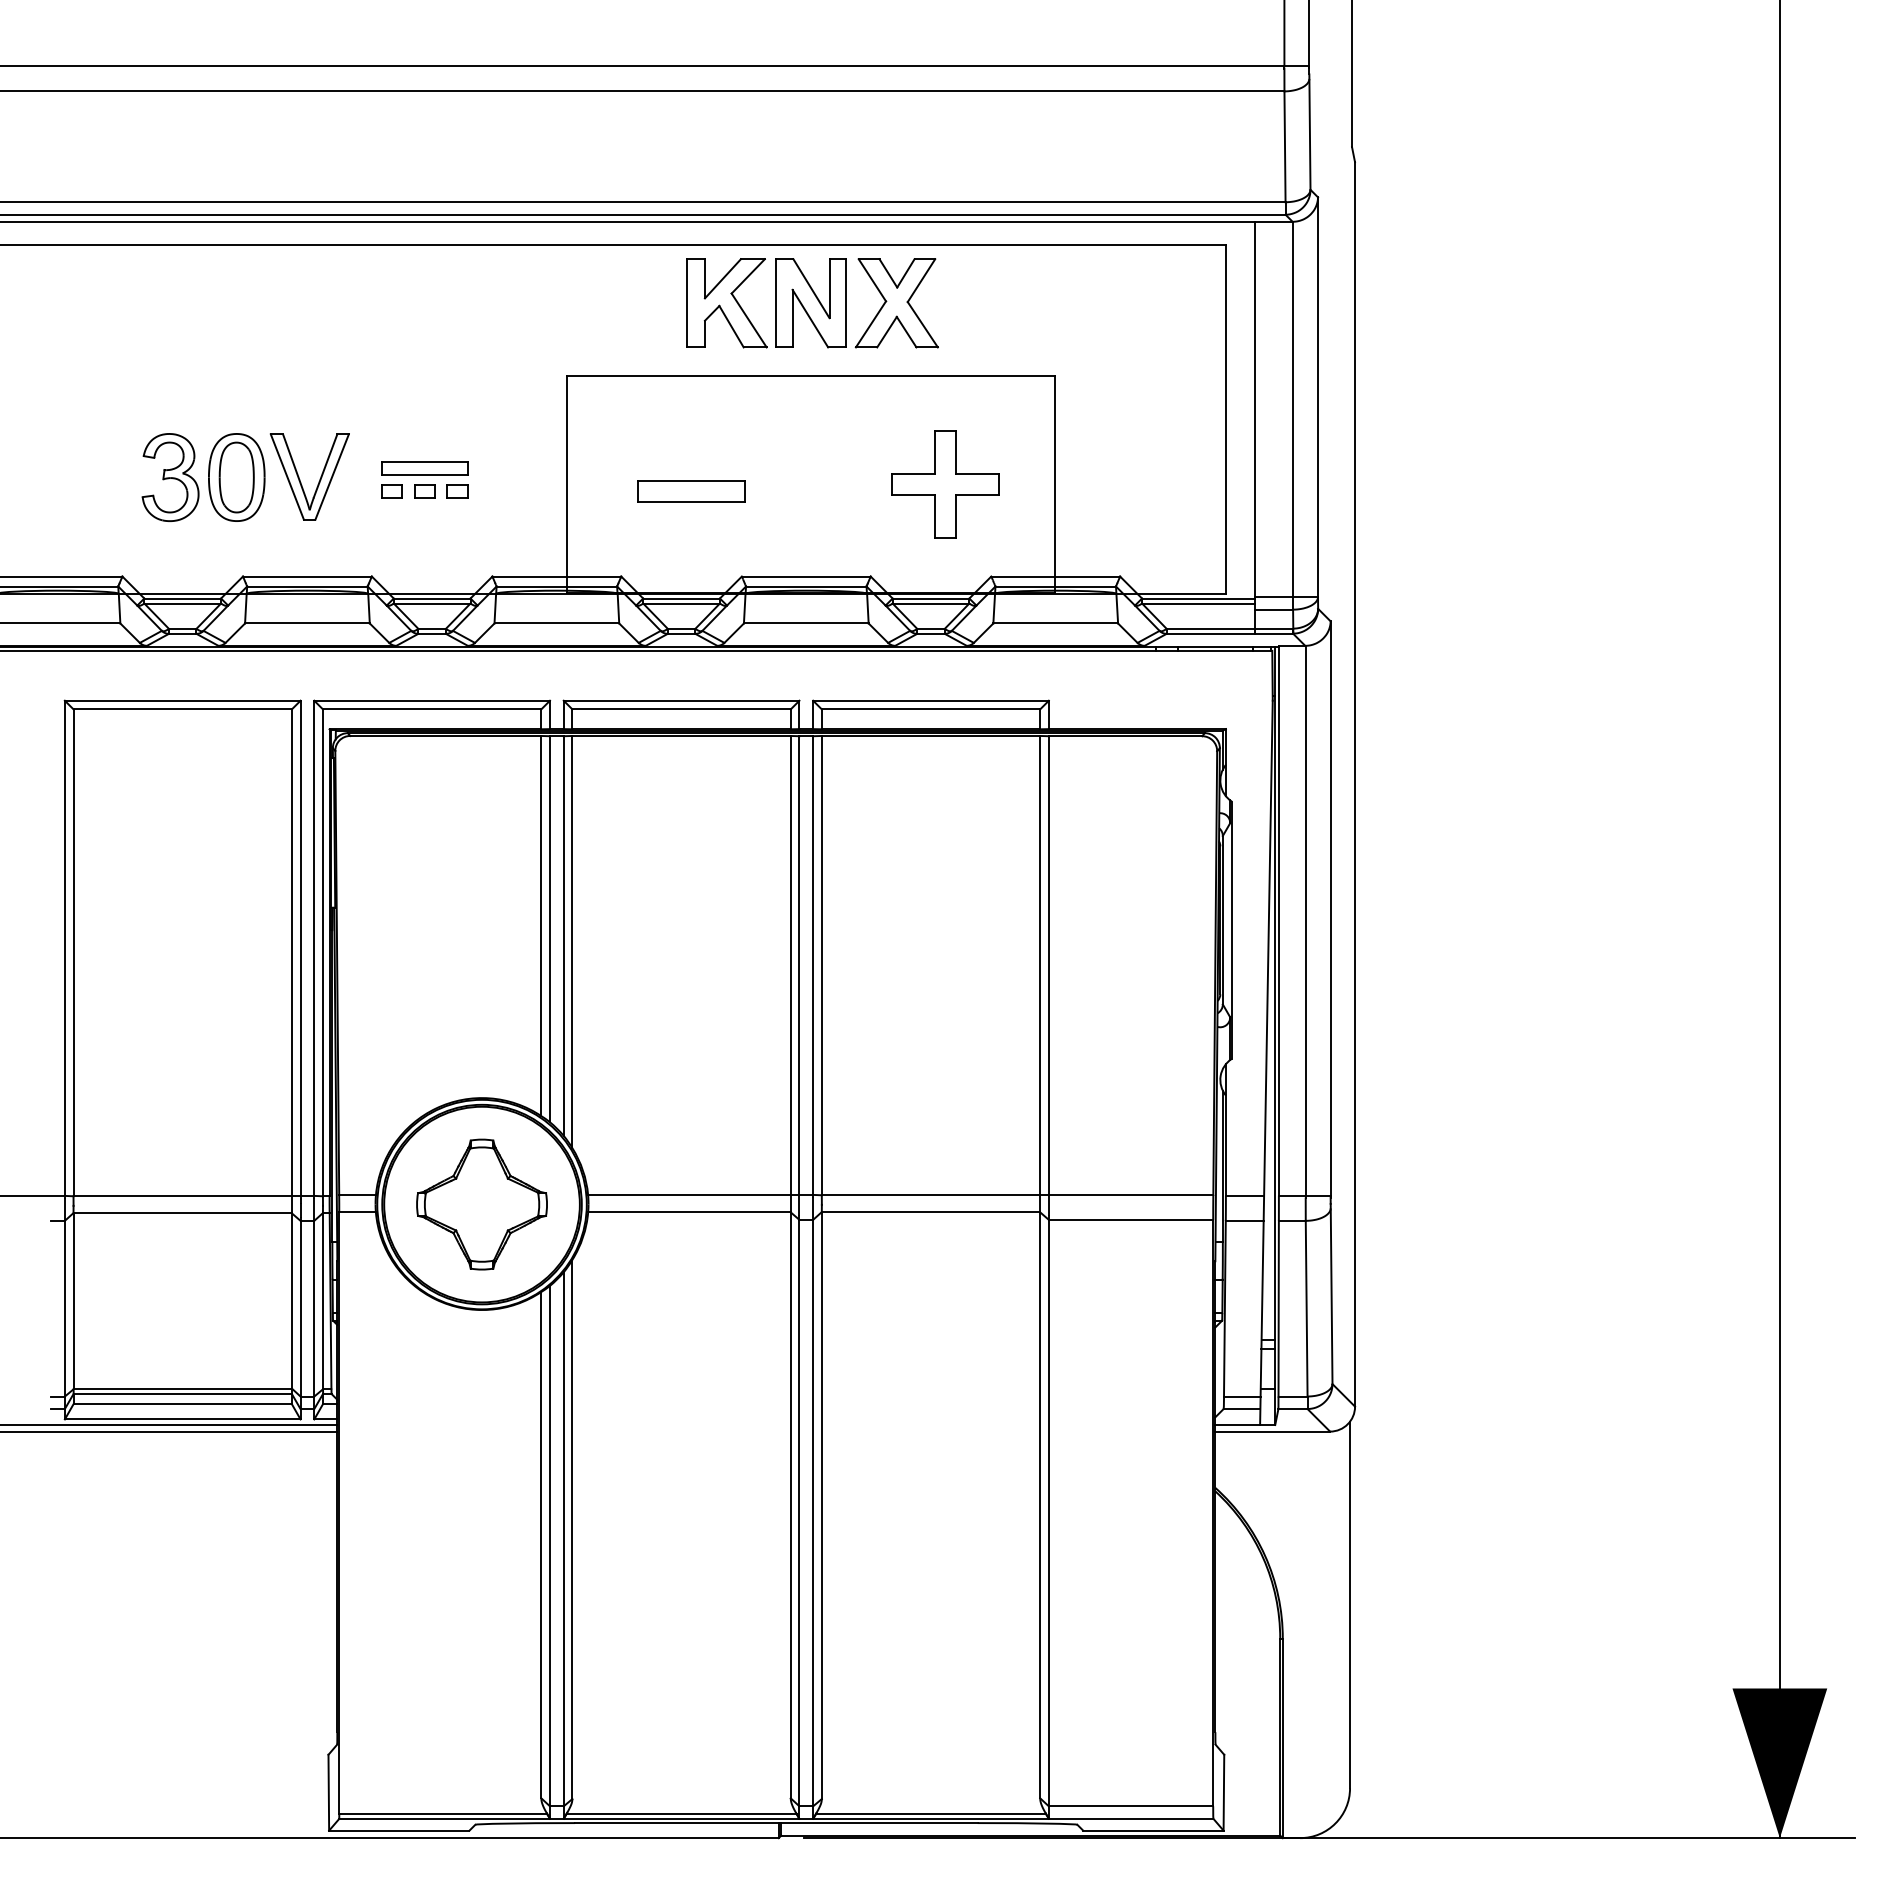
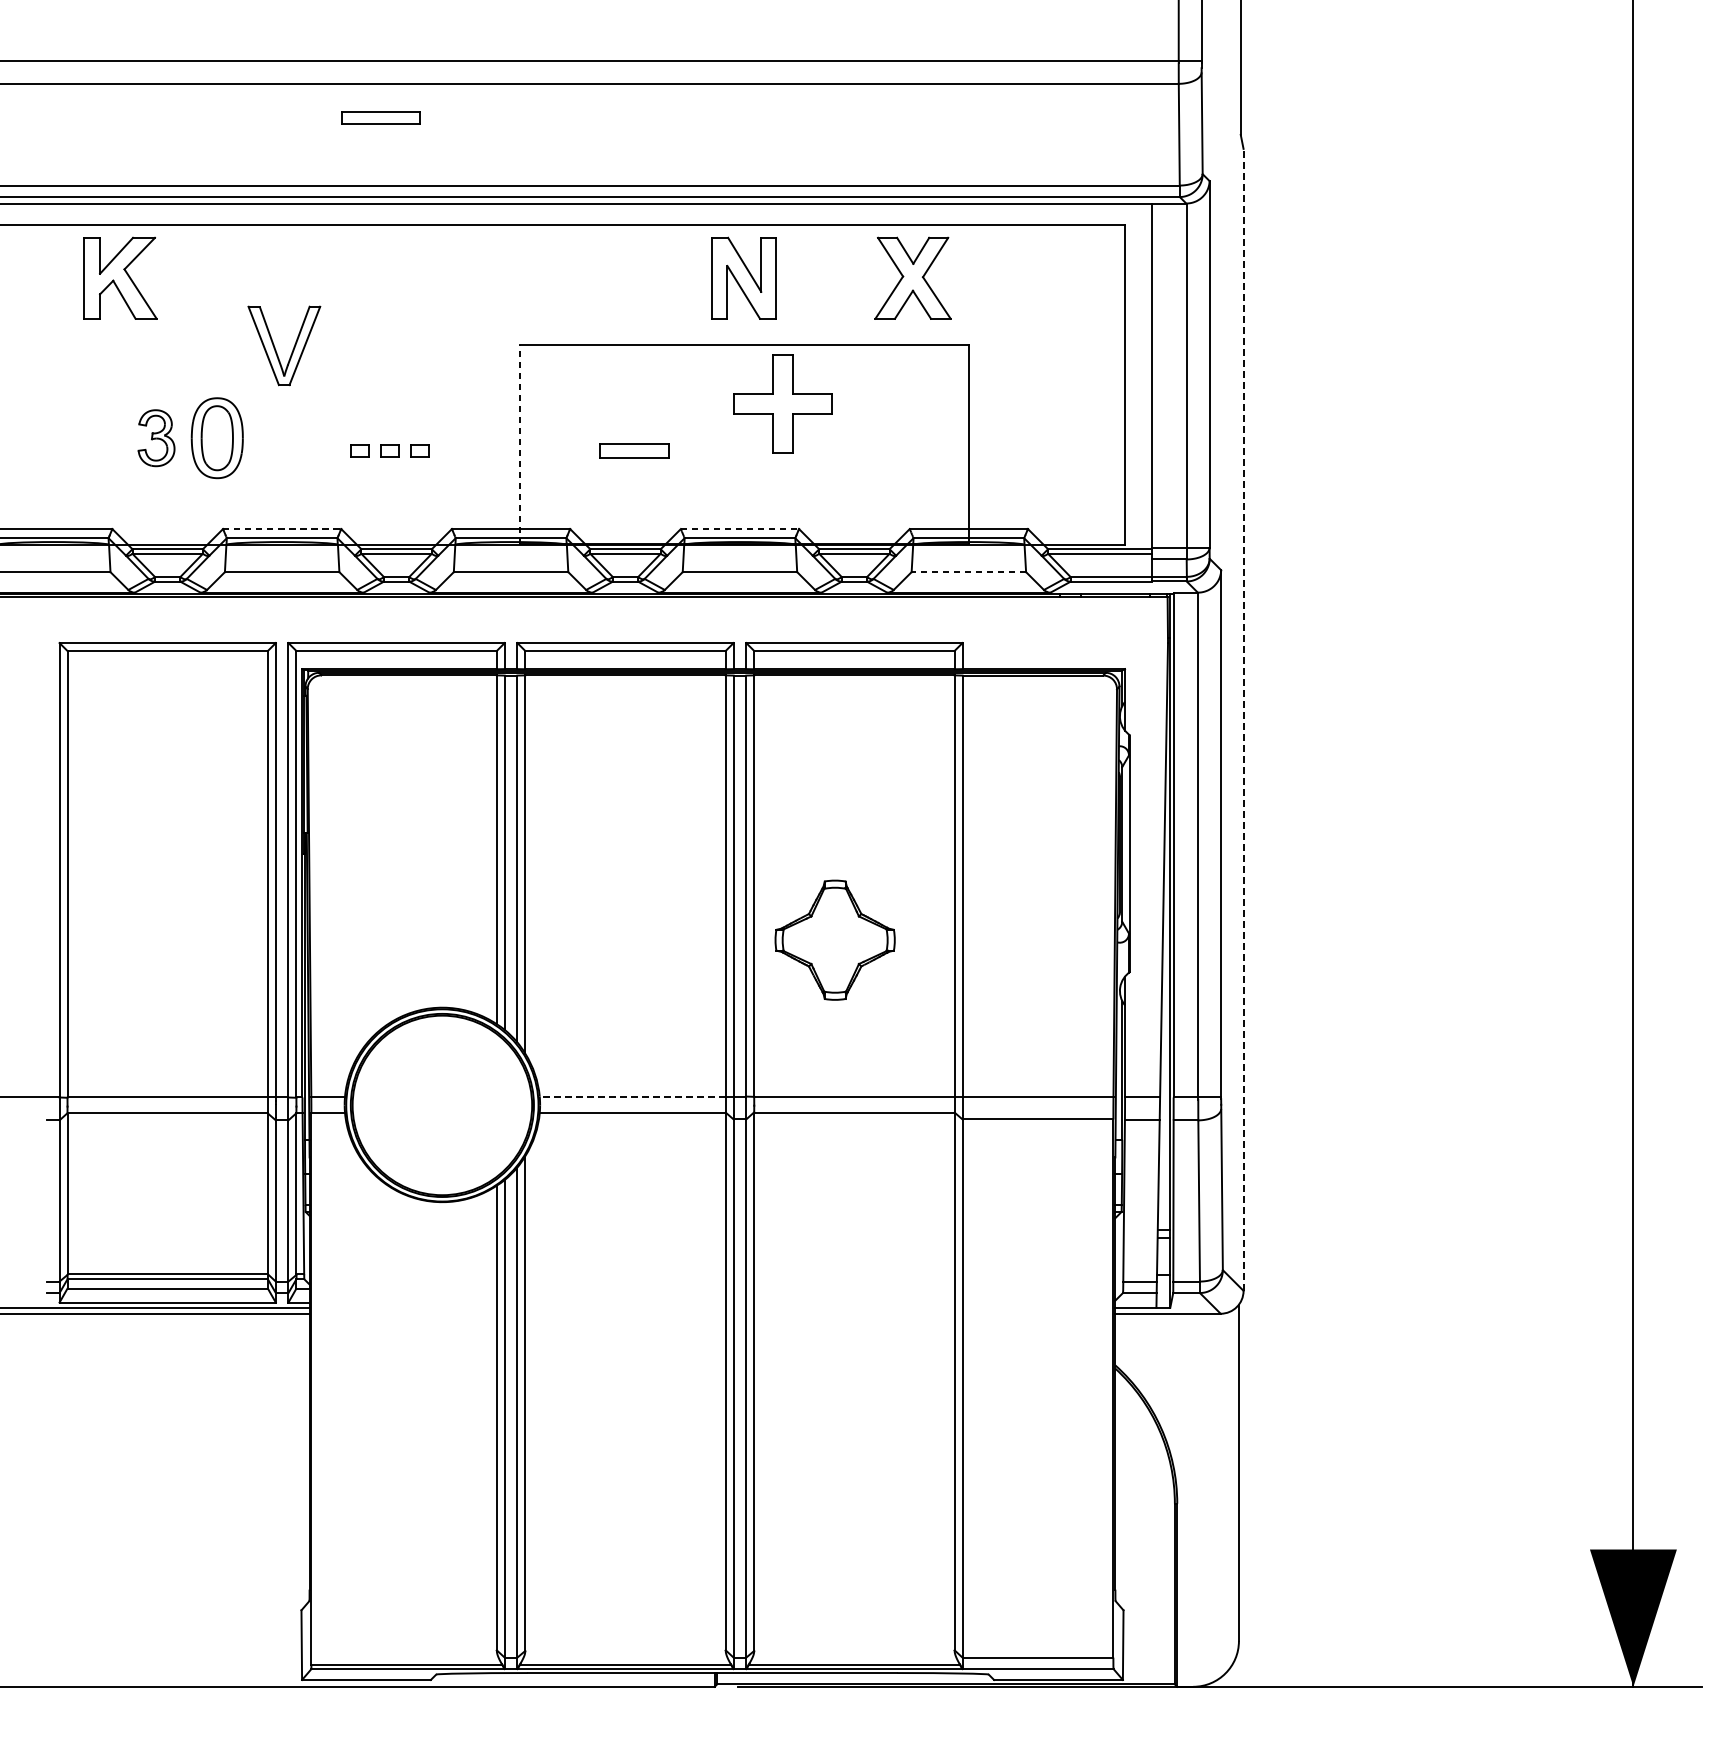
part: (726, 303) -> (119, 278), moved
part: (896, 303) -> (912, 278), moved
part: (424, 468) -> (380, 117), moved
part: (170, 477) -> (156, 438), size x0.7
part: (300, 479) -> (275, 348), moved
line: (566, 484) -> (519, 444), solid -> dashed
part: (945, 484) -> (783, 404), moved
part: (691, 491) -> (634, 451), size x0.7
line: (307, 576) -> (282, 529), solid -> dashed
line: (806, 576) -> (740, 529), solid -> dashed
line: (1055, 623) -> (968, 572), solid -> dashed
line: (1355, 783) -> (1243, 718), solid -> dashed
line: (688, 1194) -> (631, 1096), solid -> dashed
part: (481, 1204) -> (834, 940), moved

